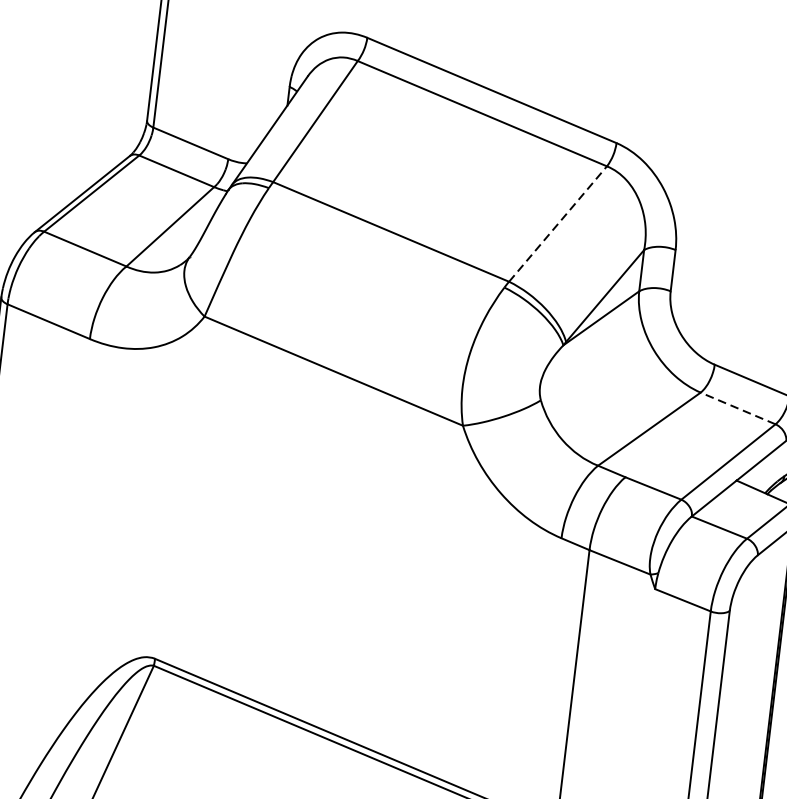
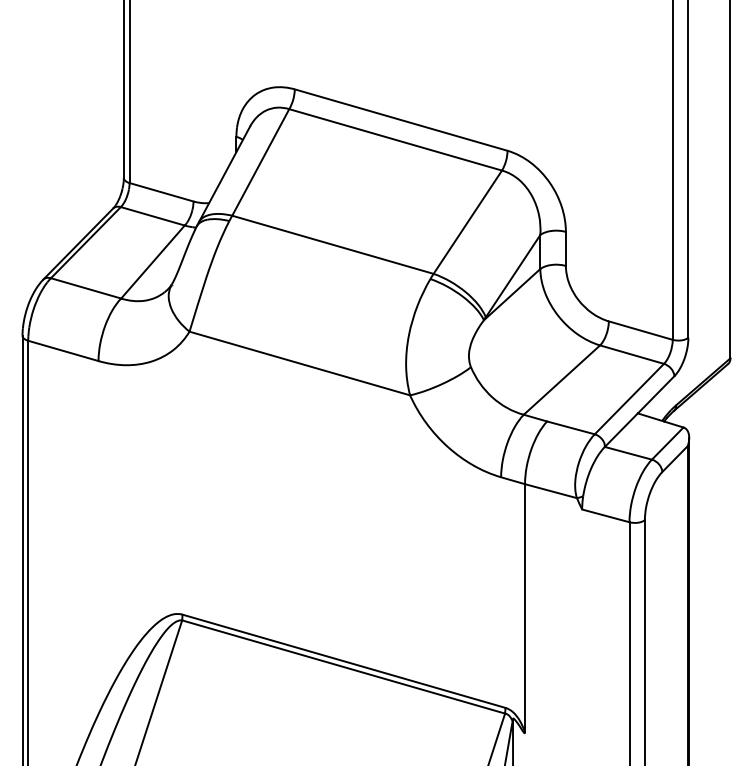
line: (557, 224) -> (467, 222), dashed -> solid
line: (737, 408) -> (631, 354), dashed -> solid

